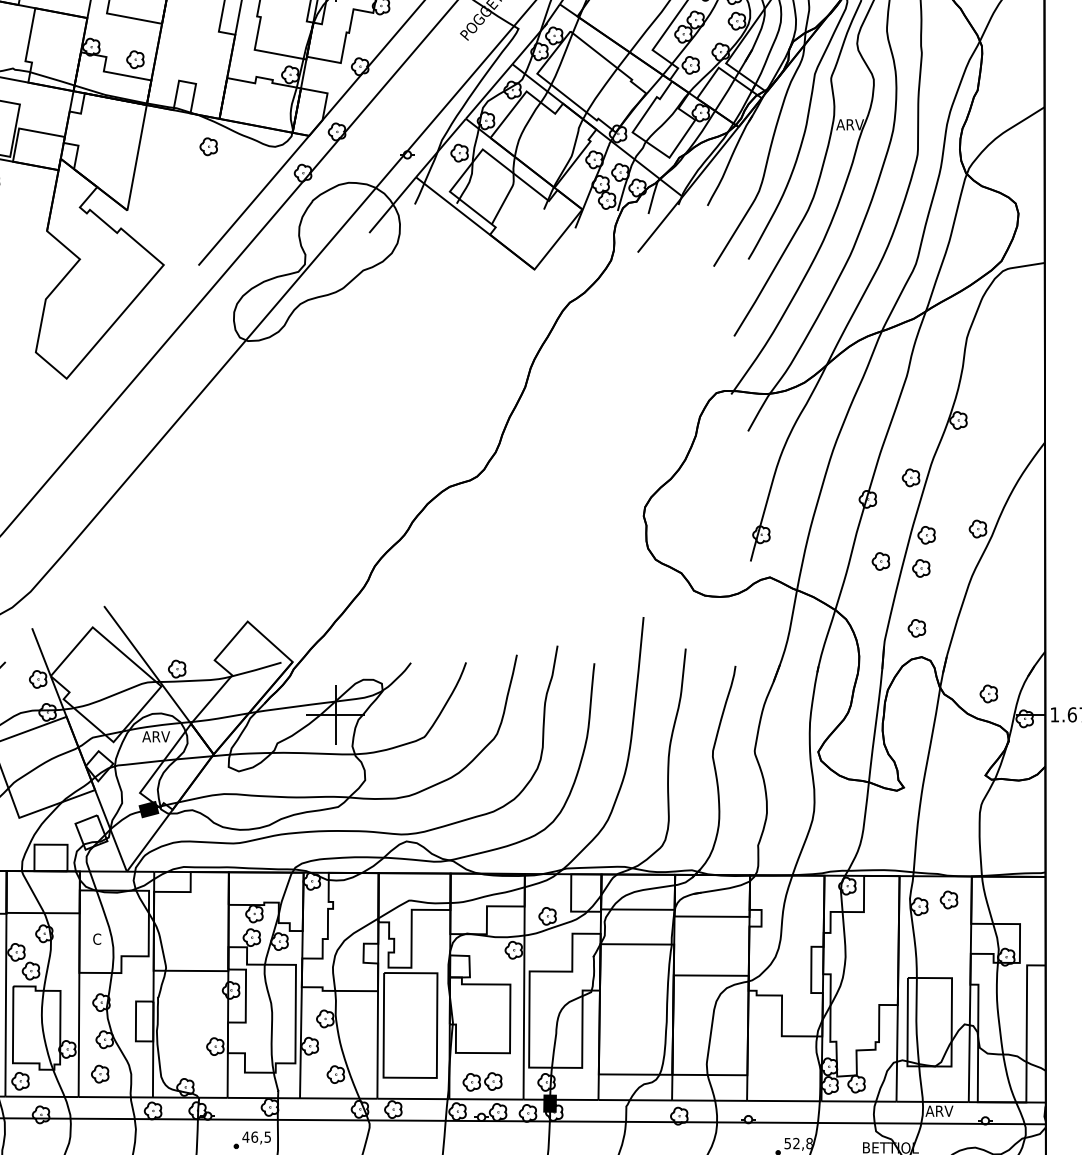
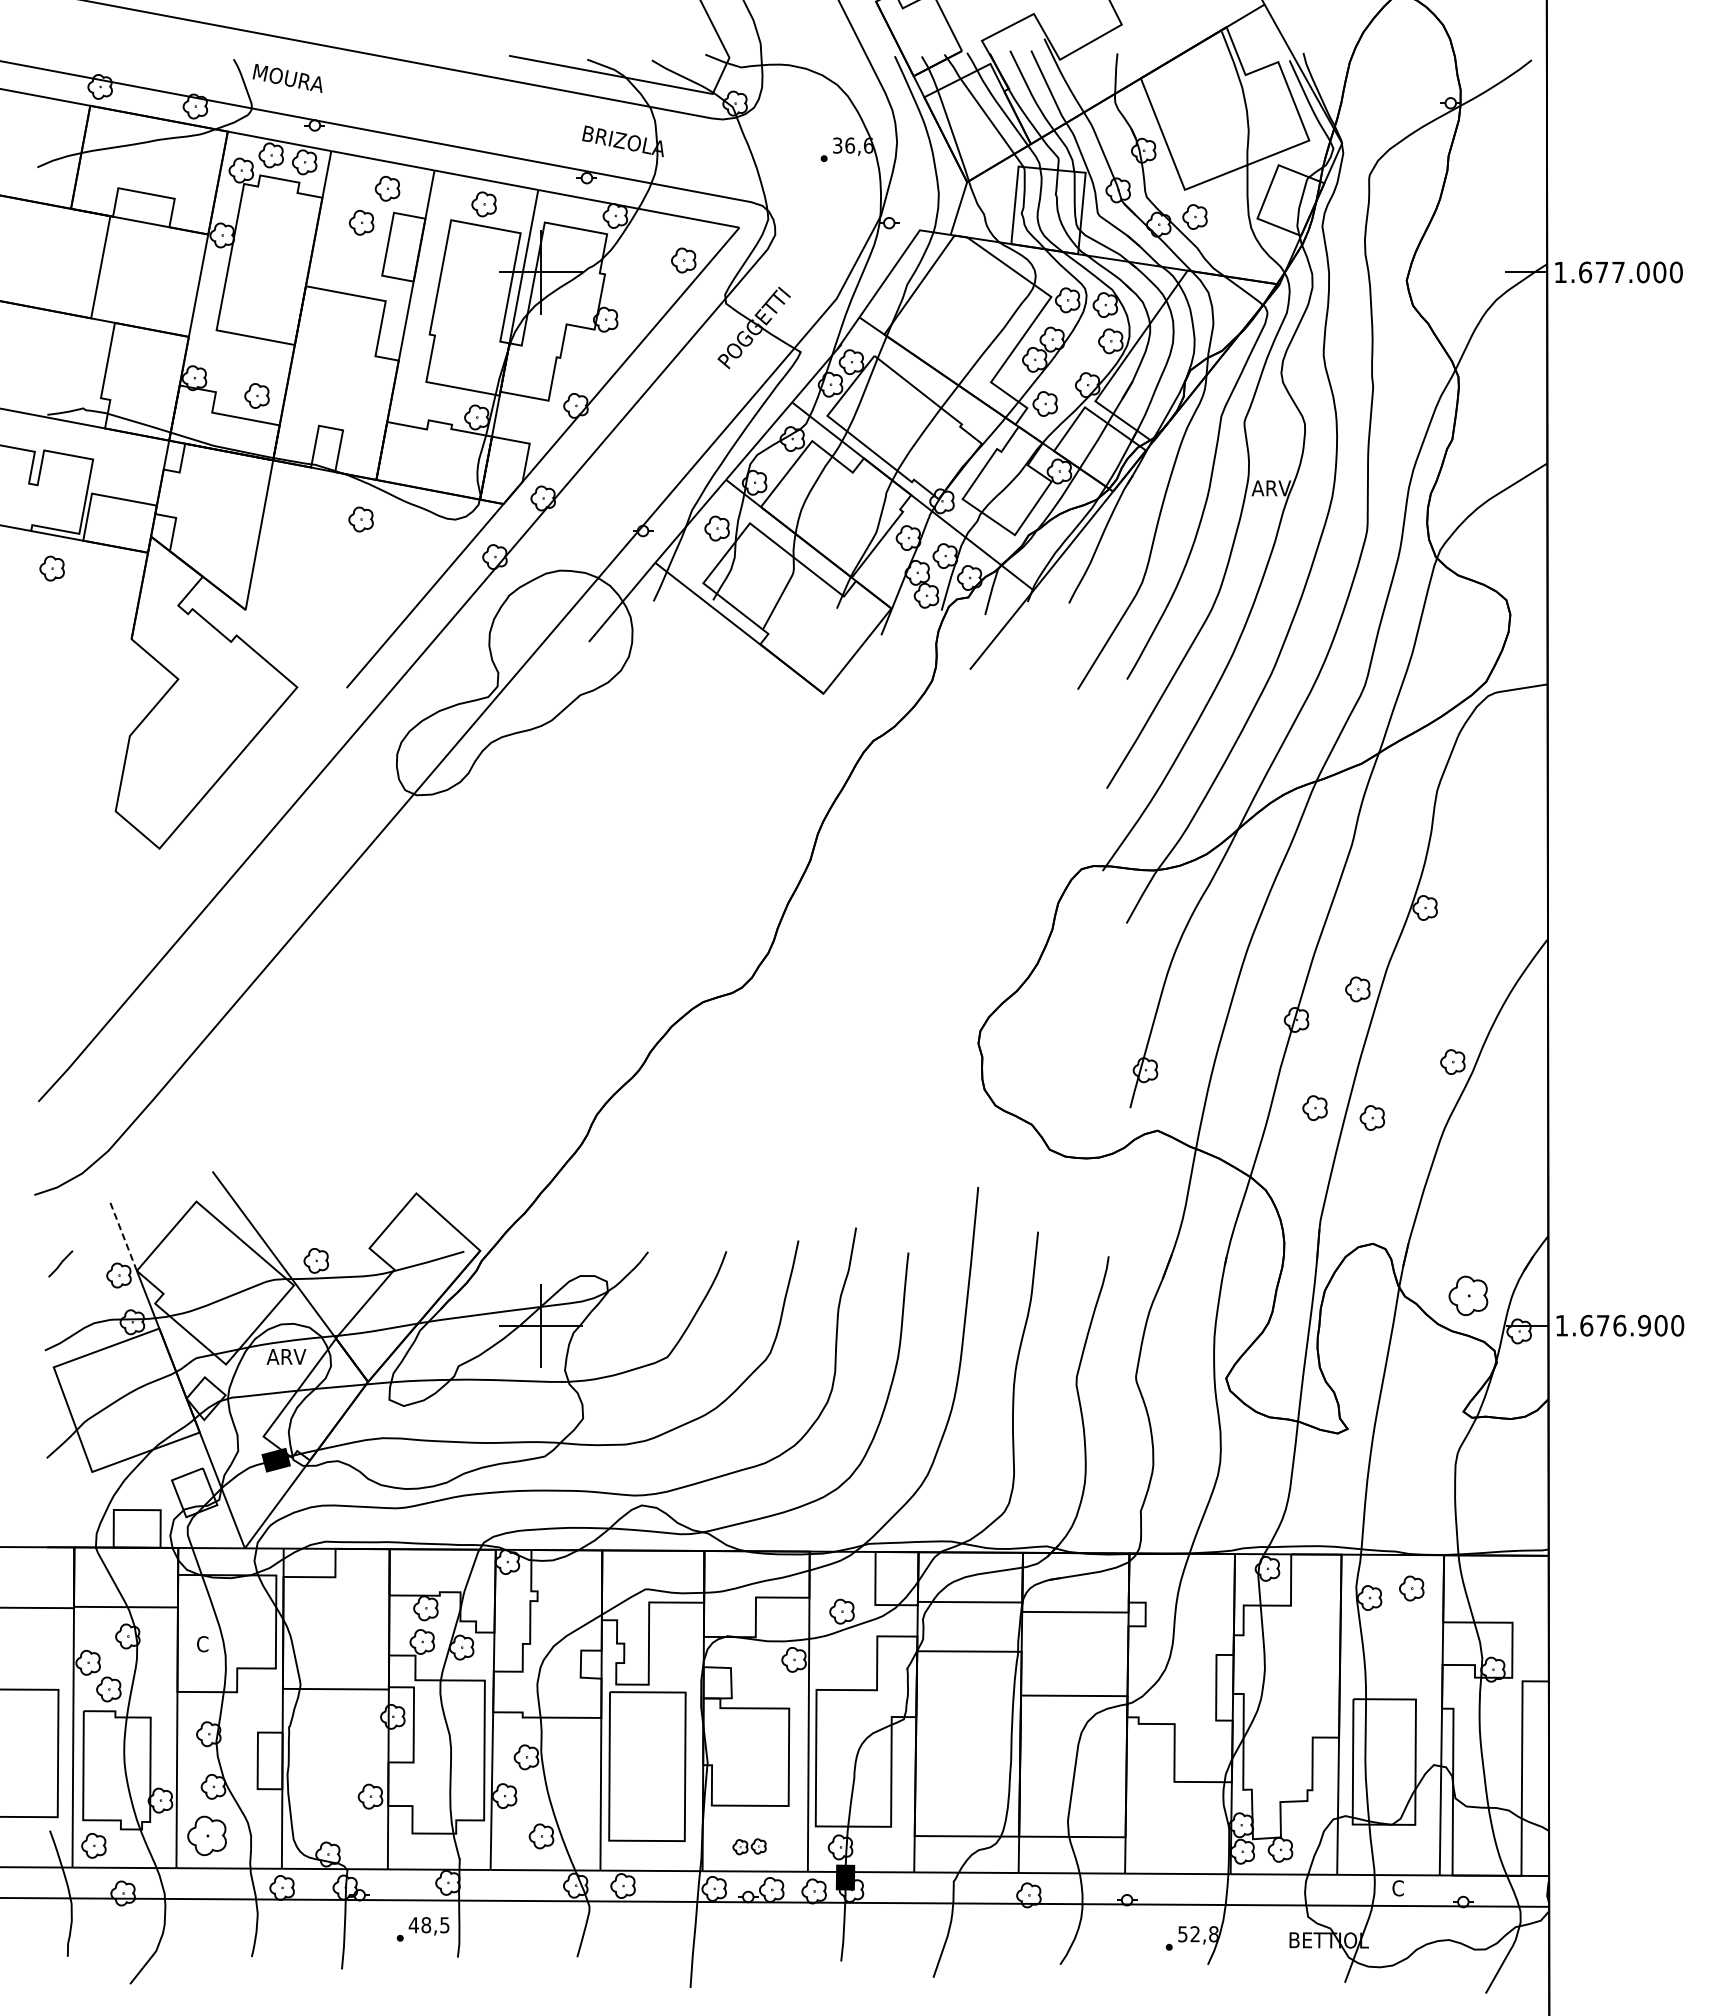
part: (926, 534) -> (1379, 1070), removed
part: (916, 627) -> (1365, 1202), removed
line: (41, 652) -> (123, 1237), solid -> dashed
part: (988, 694) -> (1467, 1296), size x1.6
part: (99, 1074) -> (206, 1835), size x1.6
part: (482, 1081) -> (749, 1846), size x0.6
text: (939, 1111) -> (1397, 1888), ARV -> C
text: (254, 1137) -> (426, 1925), 46,5 -> 48,5

